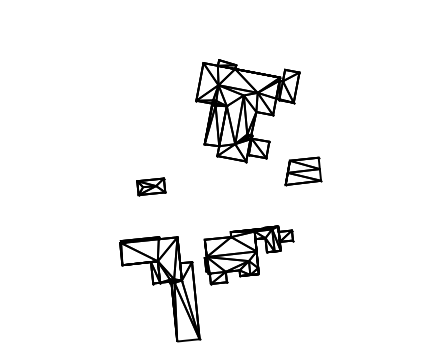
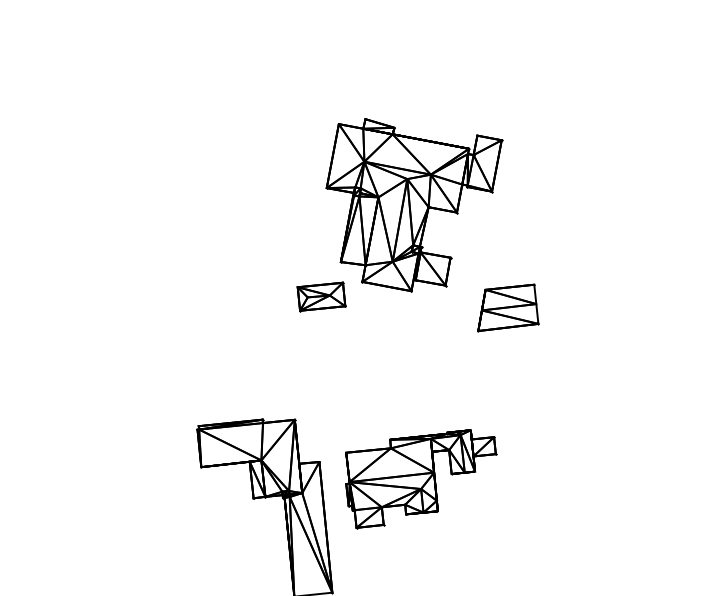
part: (151, 186) -> (321, 296), moved
part: (248, 255) -> (420, 479), moved

